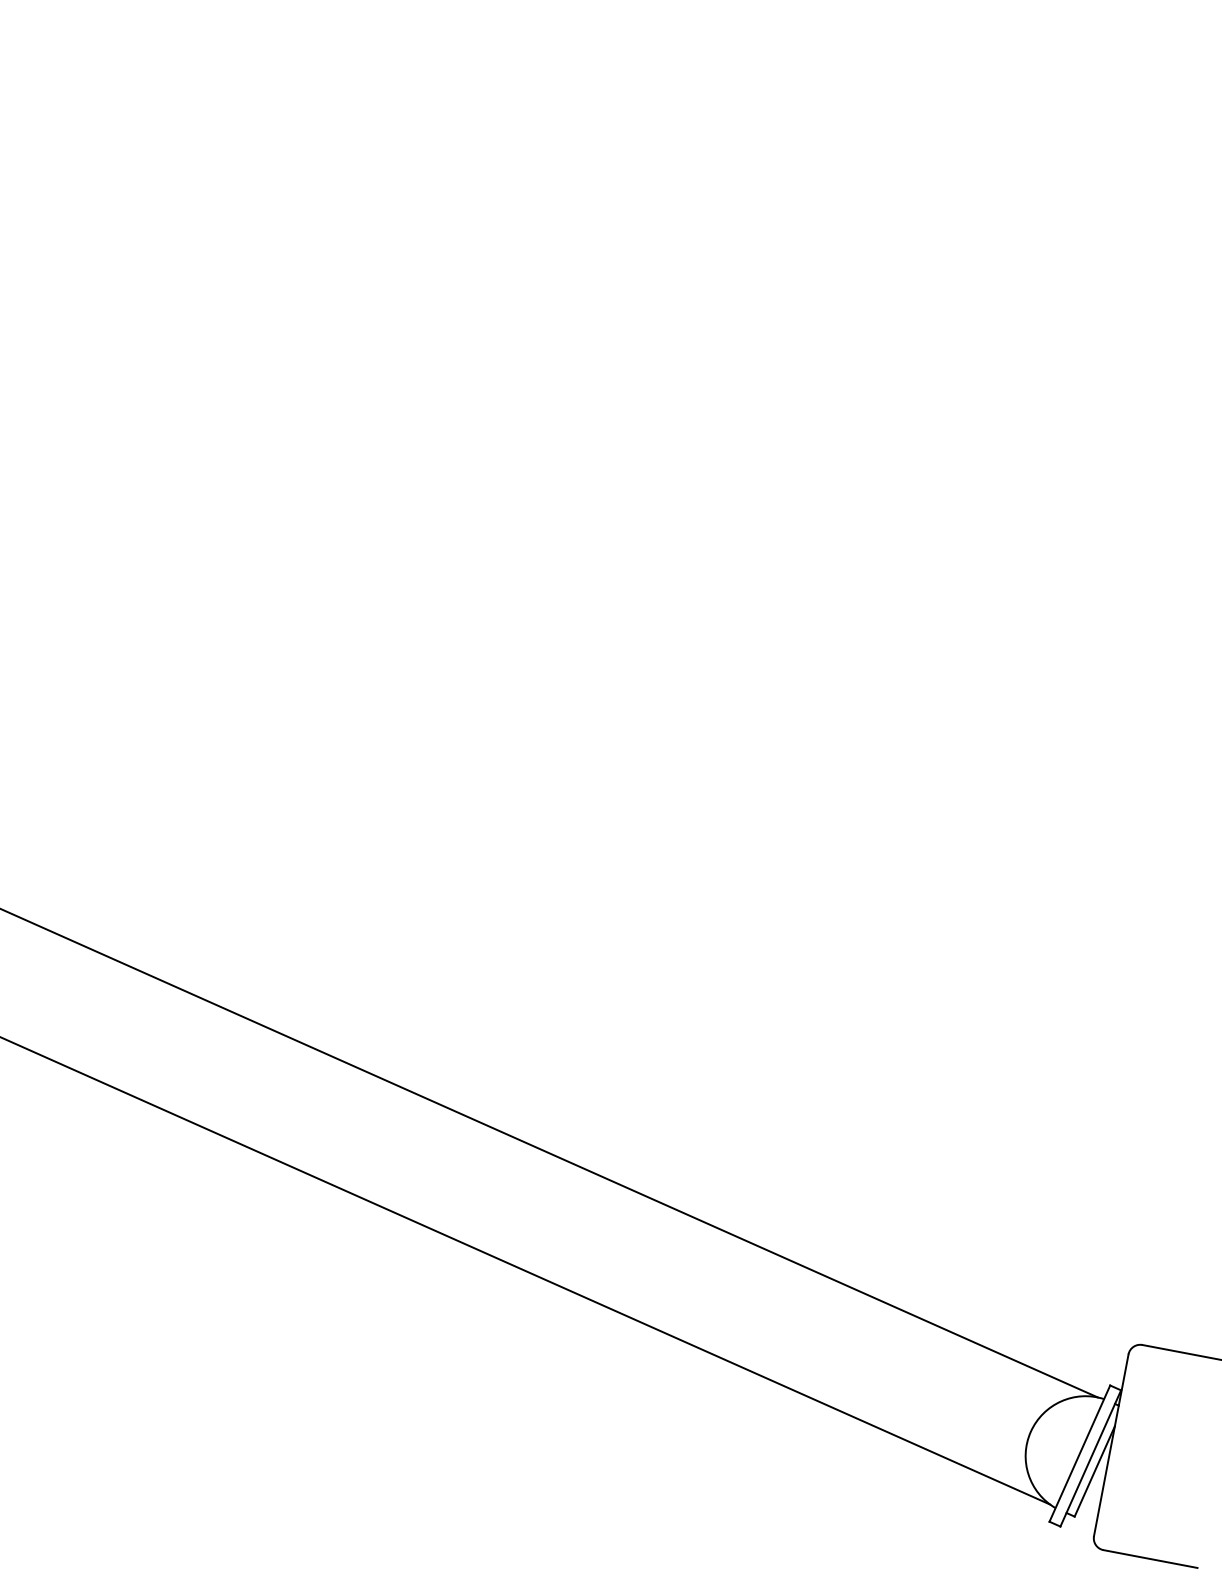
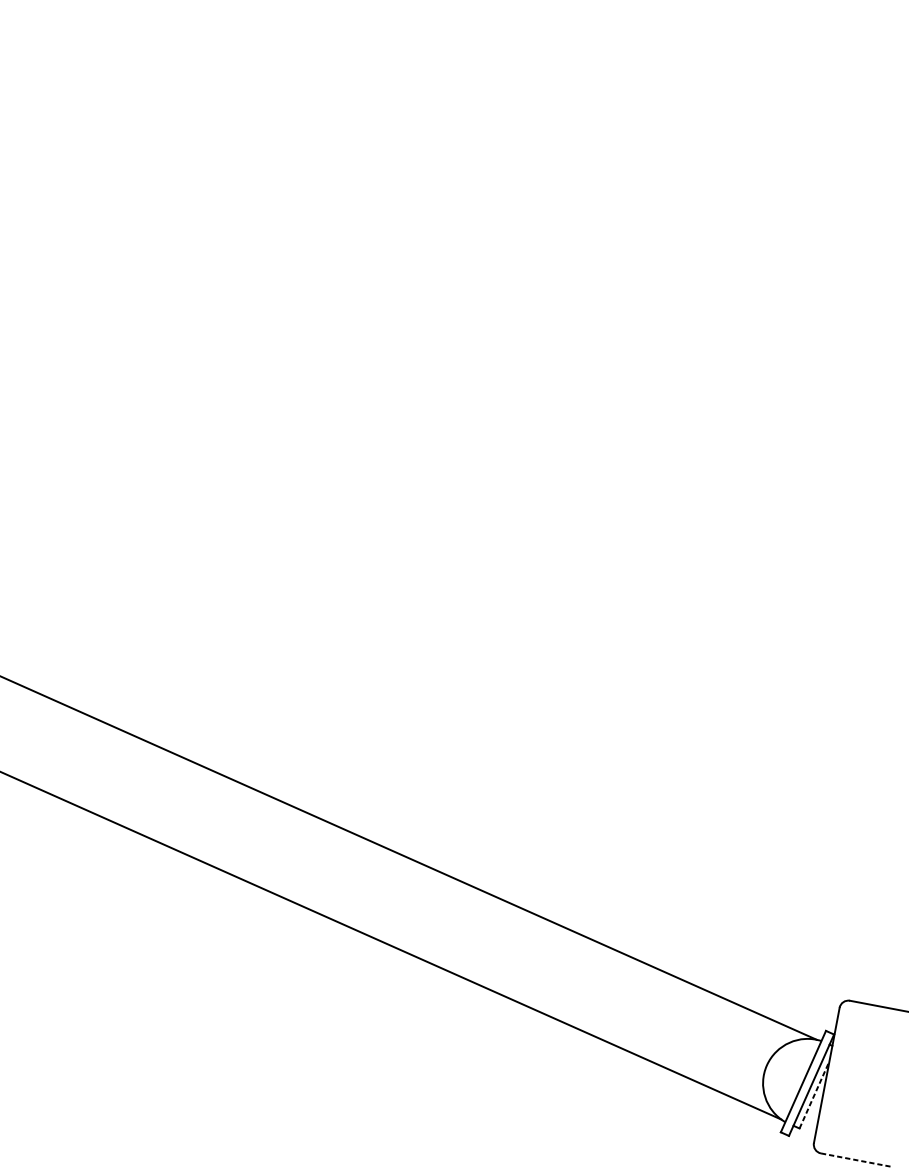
line: (1094, 1471) -> (814, 1094), solid -> dashed
line: (1150, 1559) -> (855, 1160), solid -> dashed

